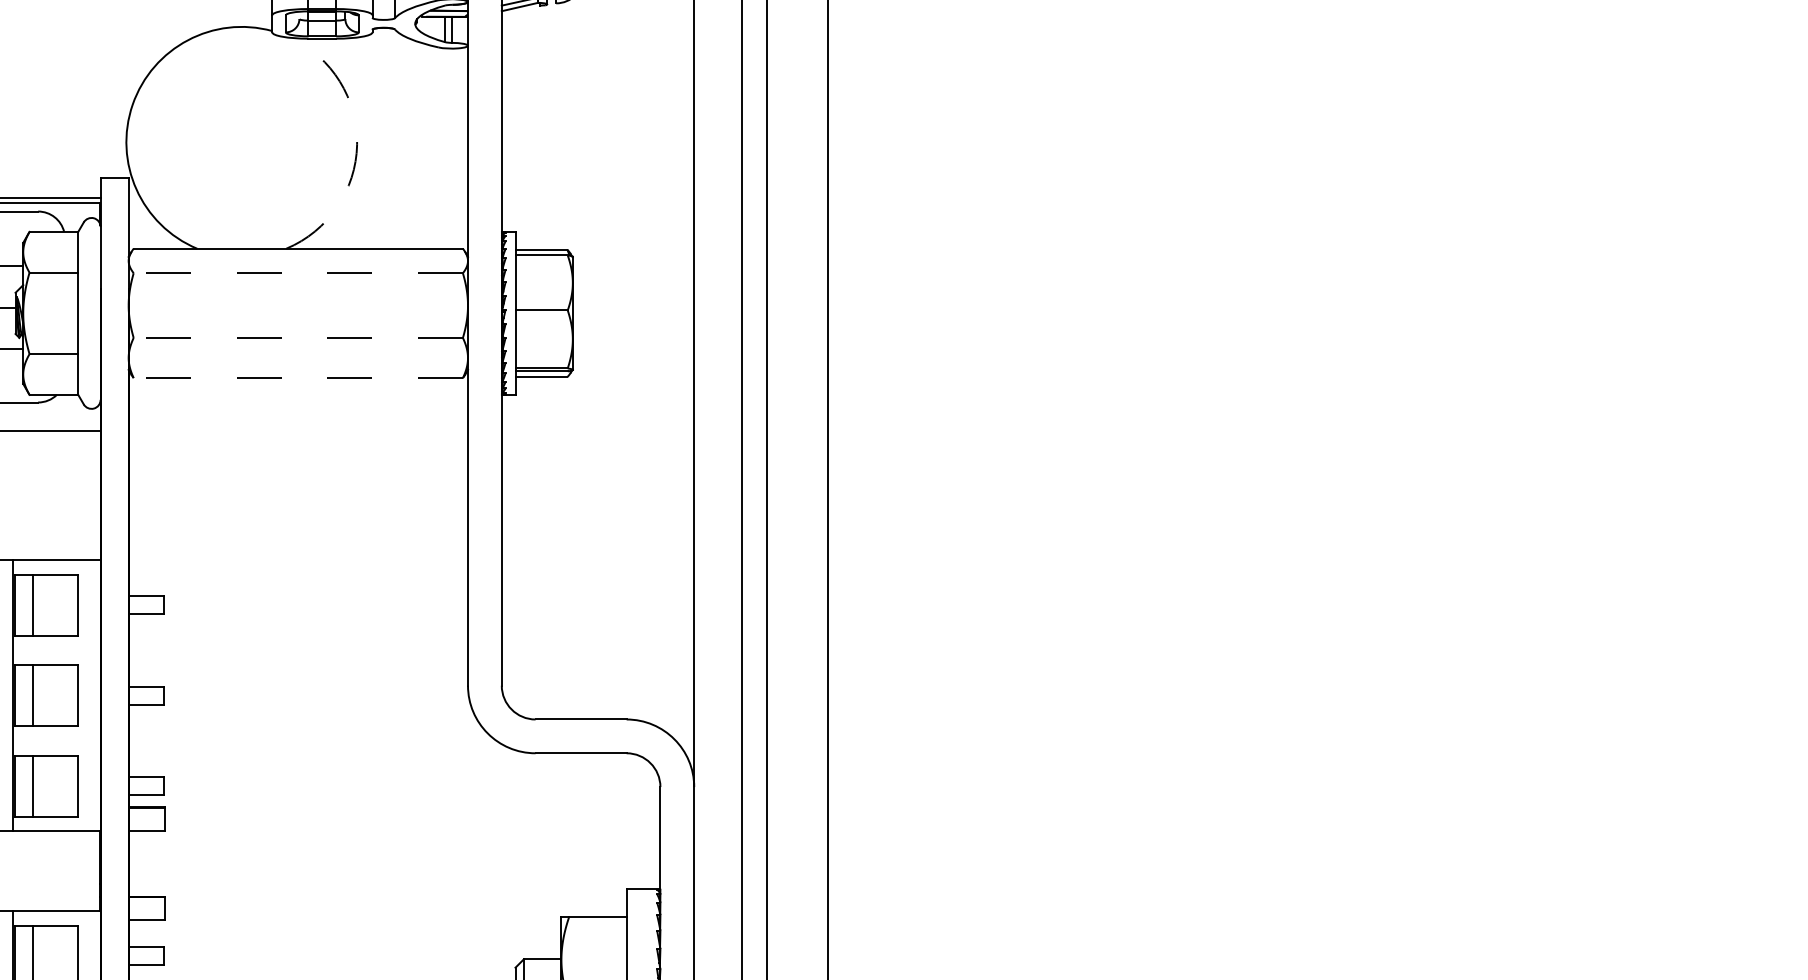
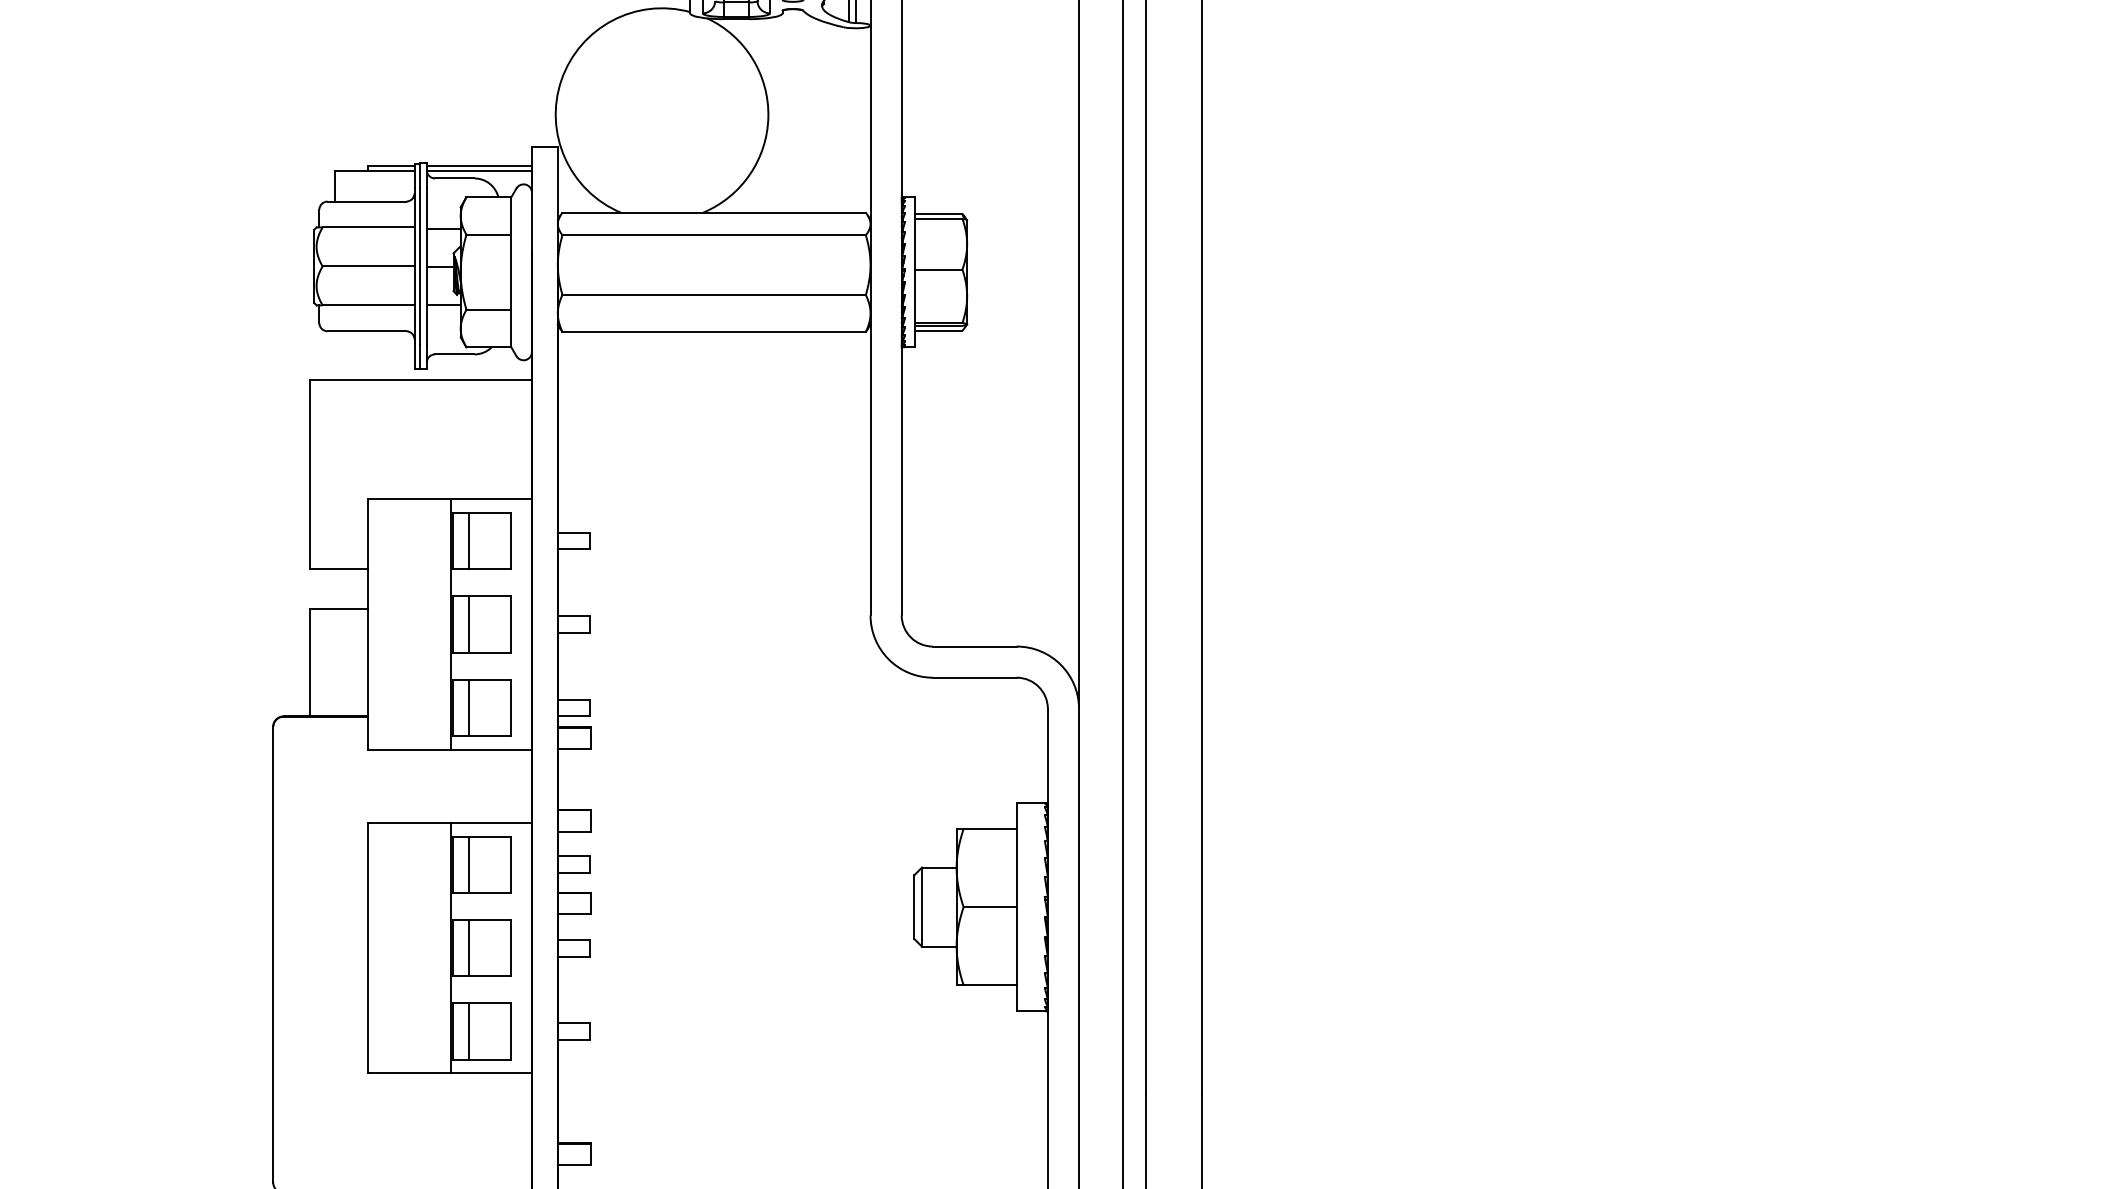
arc: (357, 144) -> (768, 116), dashed -> solid
line: (298, 273) -> (714, 235), dashed -> solid
line: (298, 337) -> (714, 294), dashed -> solid
line: (298, 377) -> (714, 331), dashed -> solid

